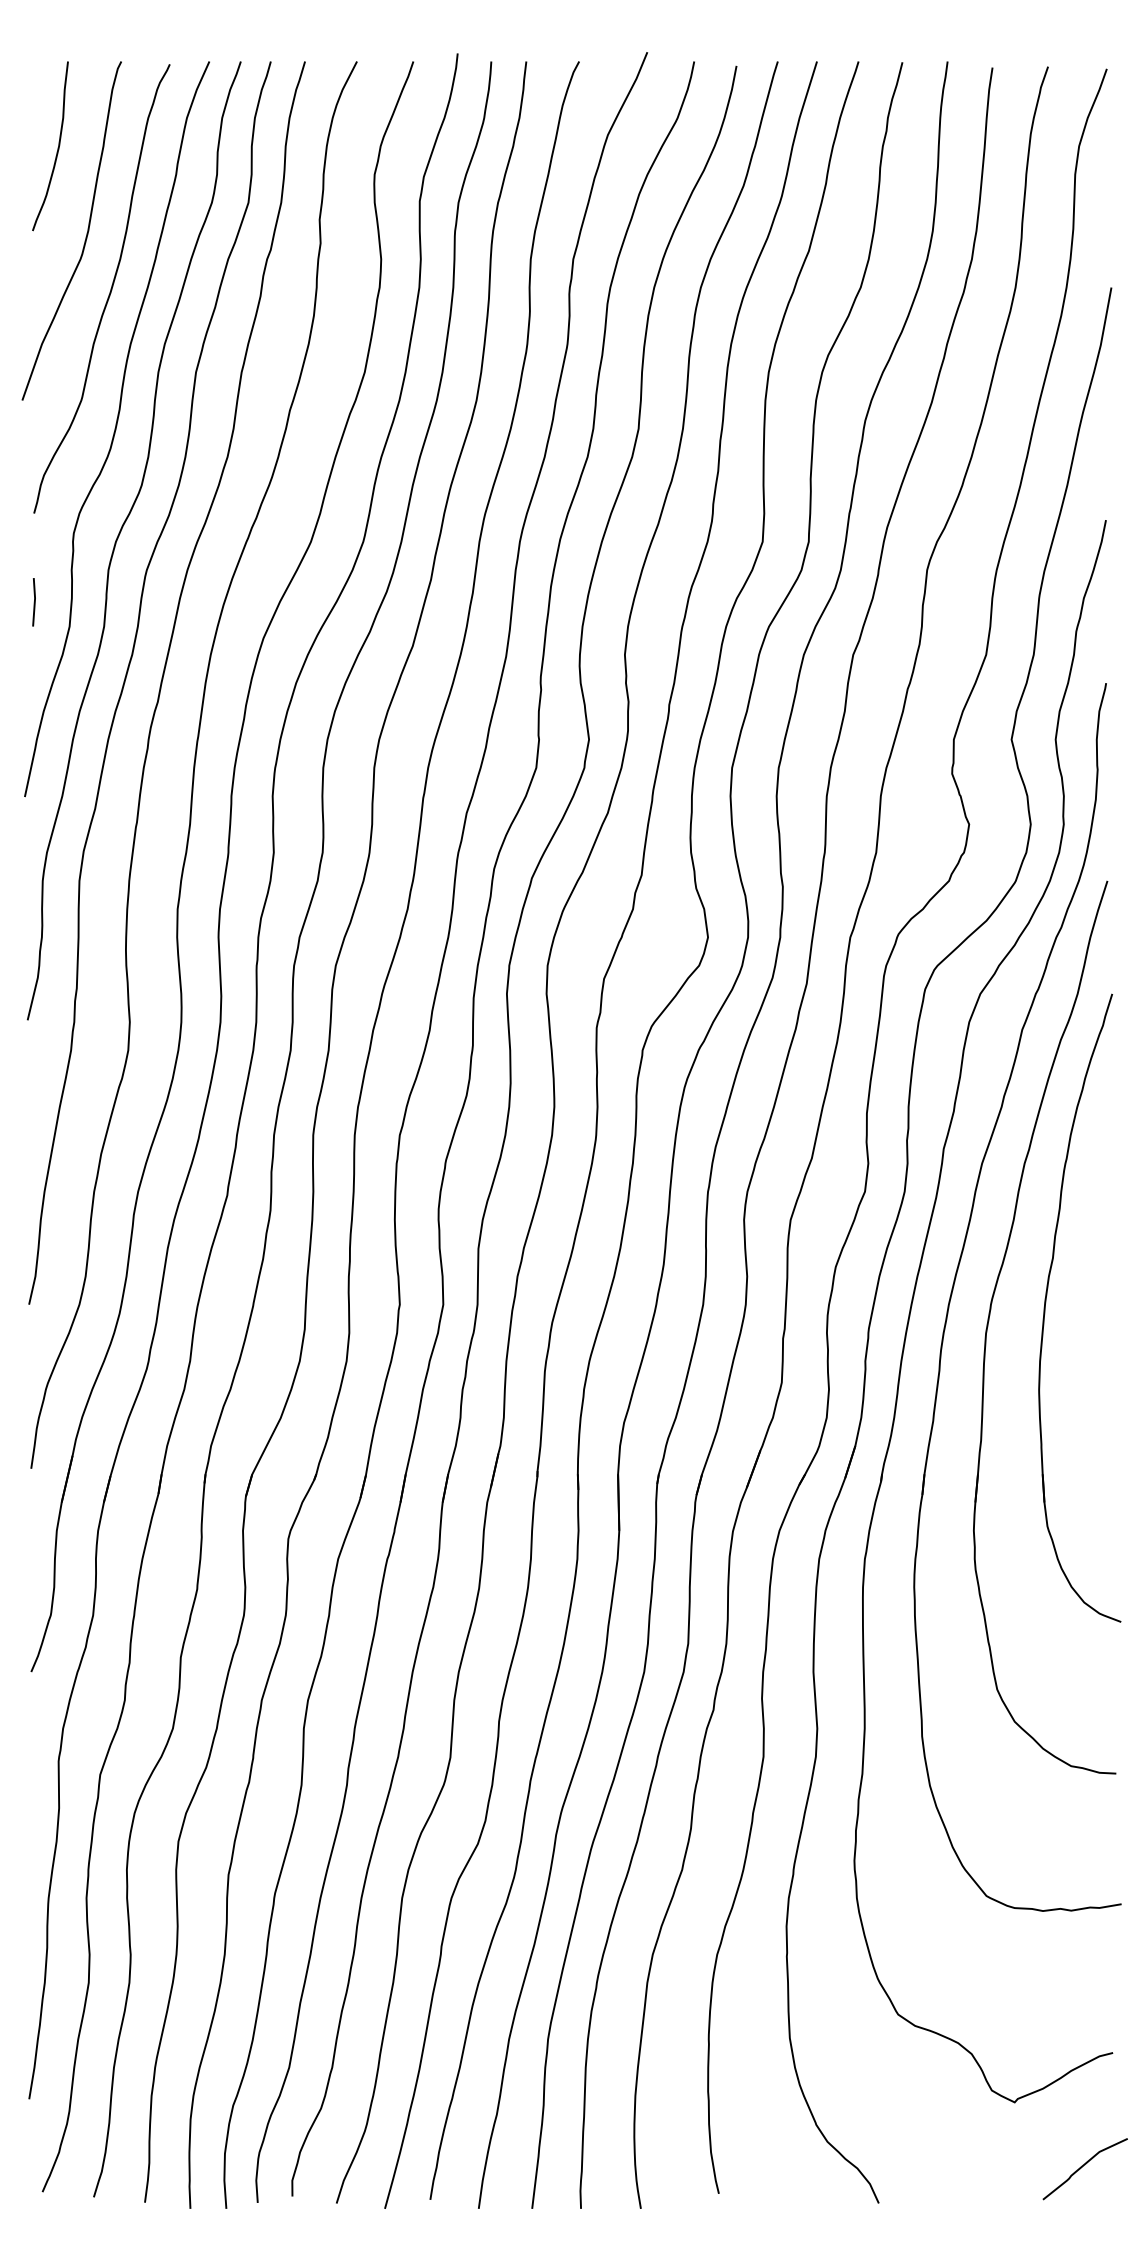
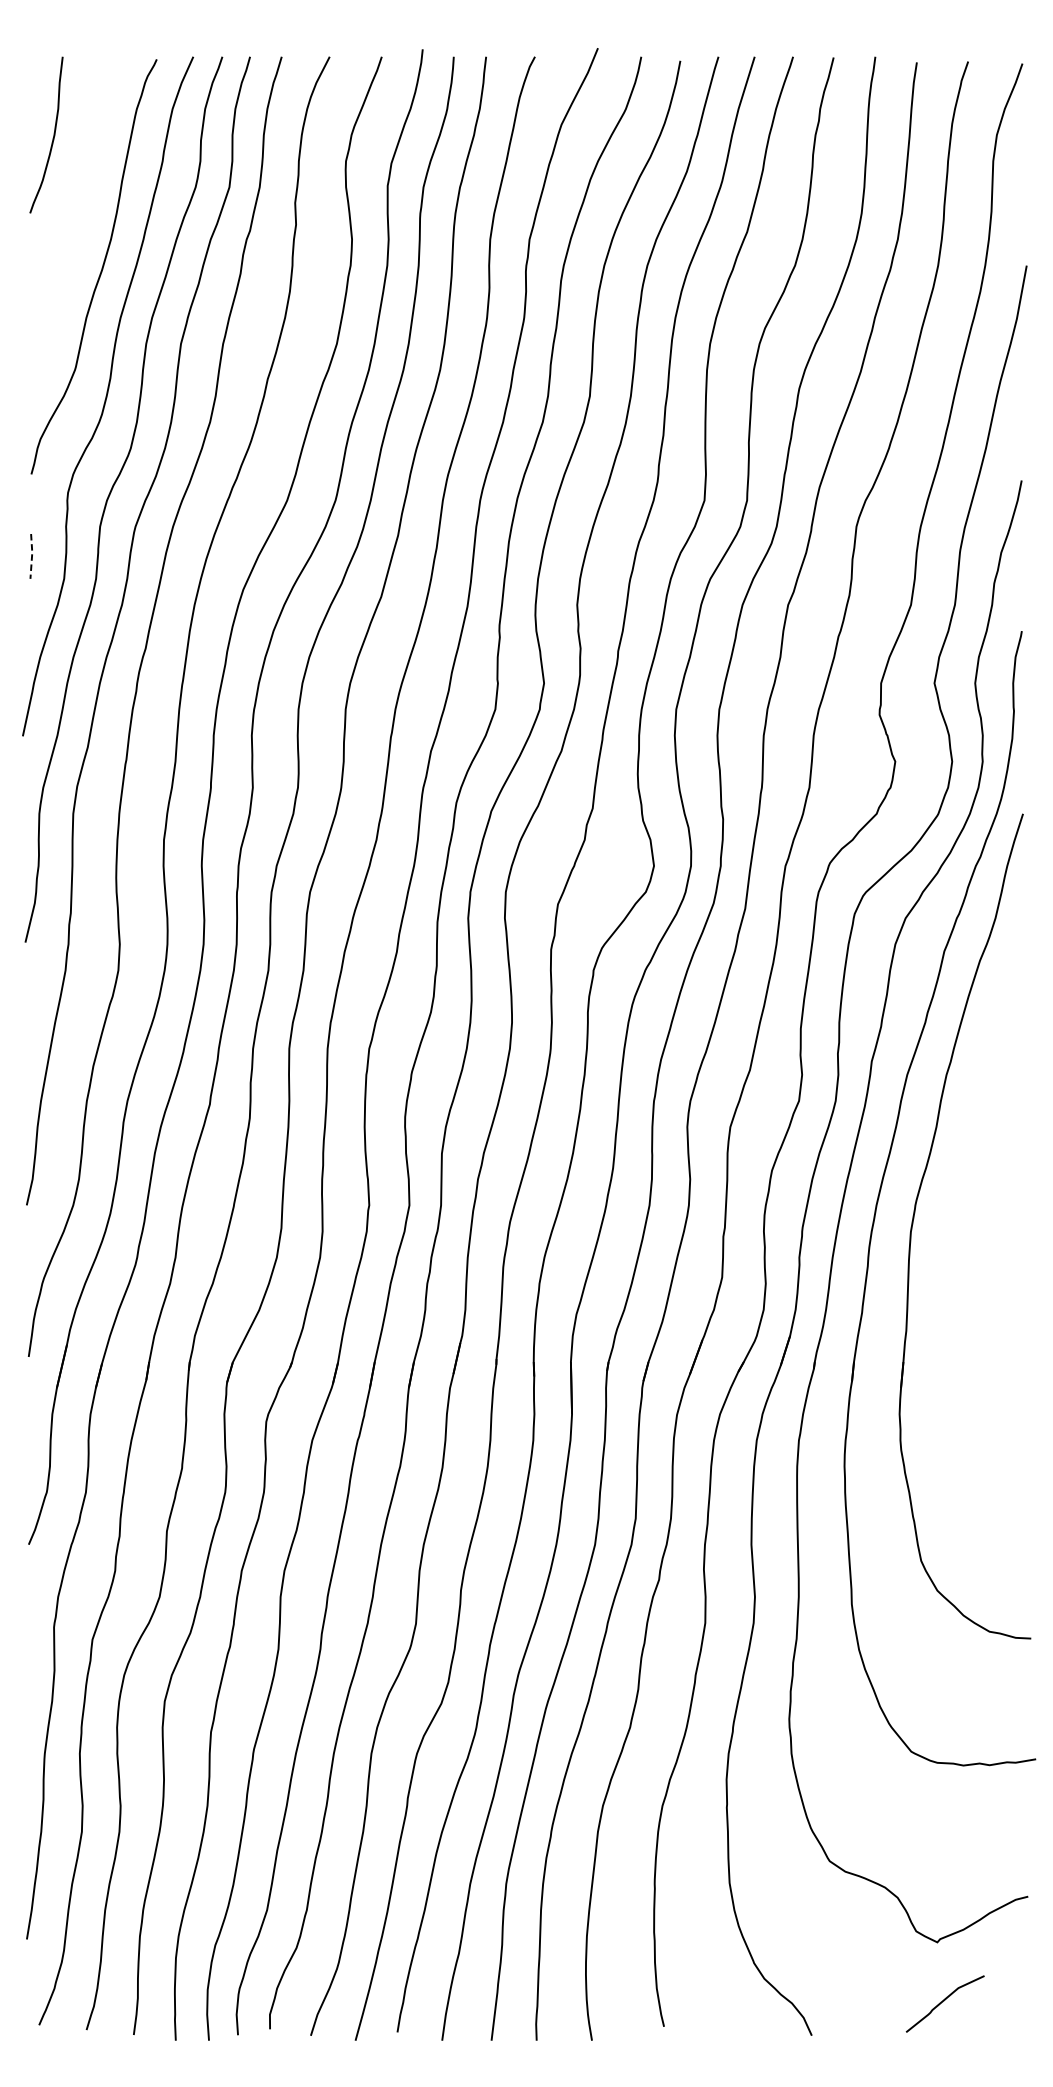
curve: (86, 233) -> (79, 215), removed
line: (34, 602) -> (31, 556), solid -> dashed
part: (1046, 1302) -> (966, 1203), removed
curve: (1082, 2167) -> (942, 2002), moved

